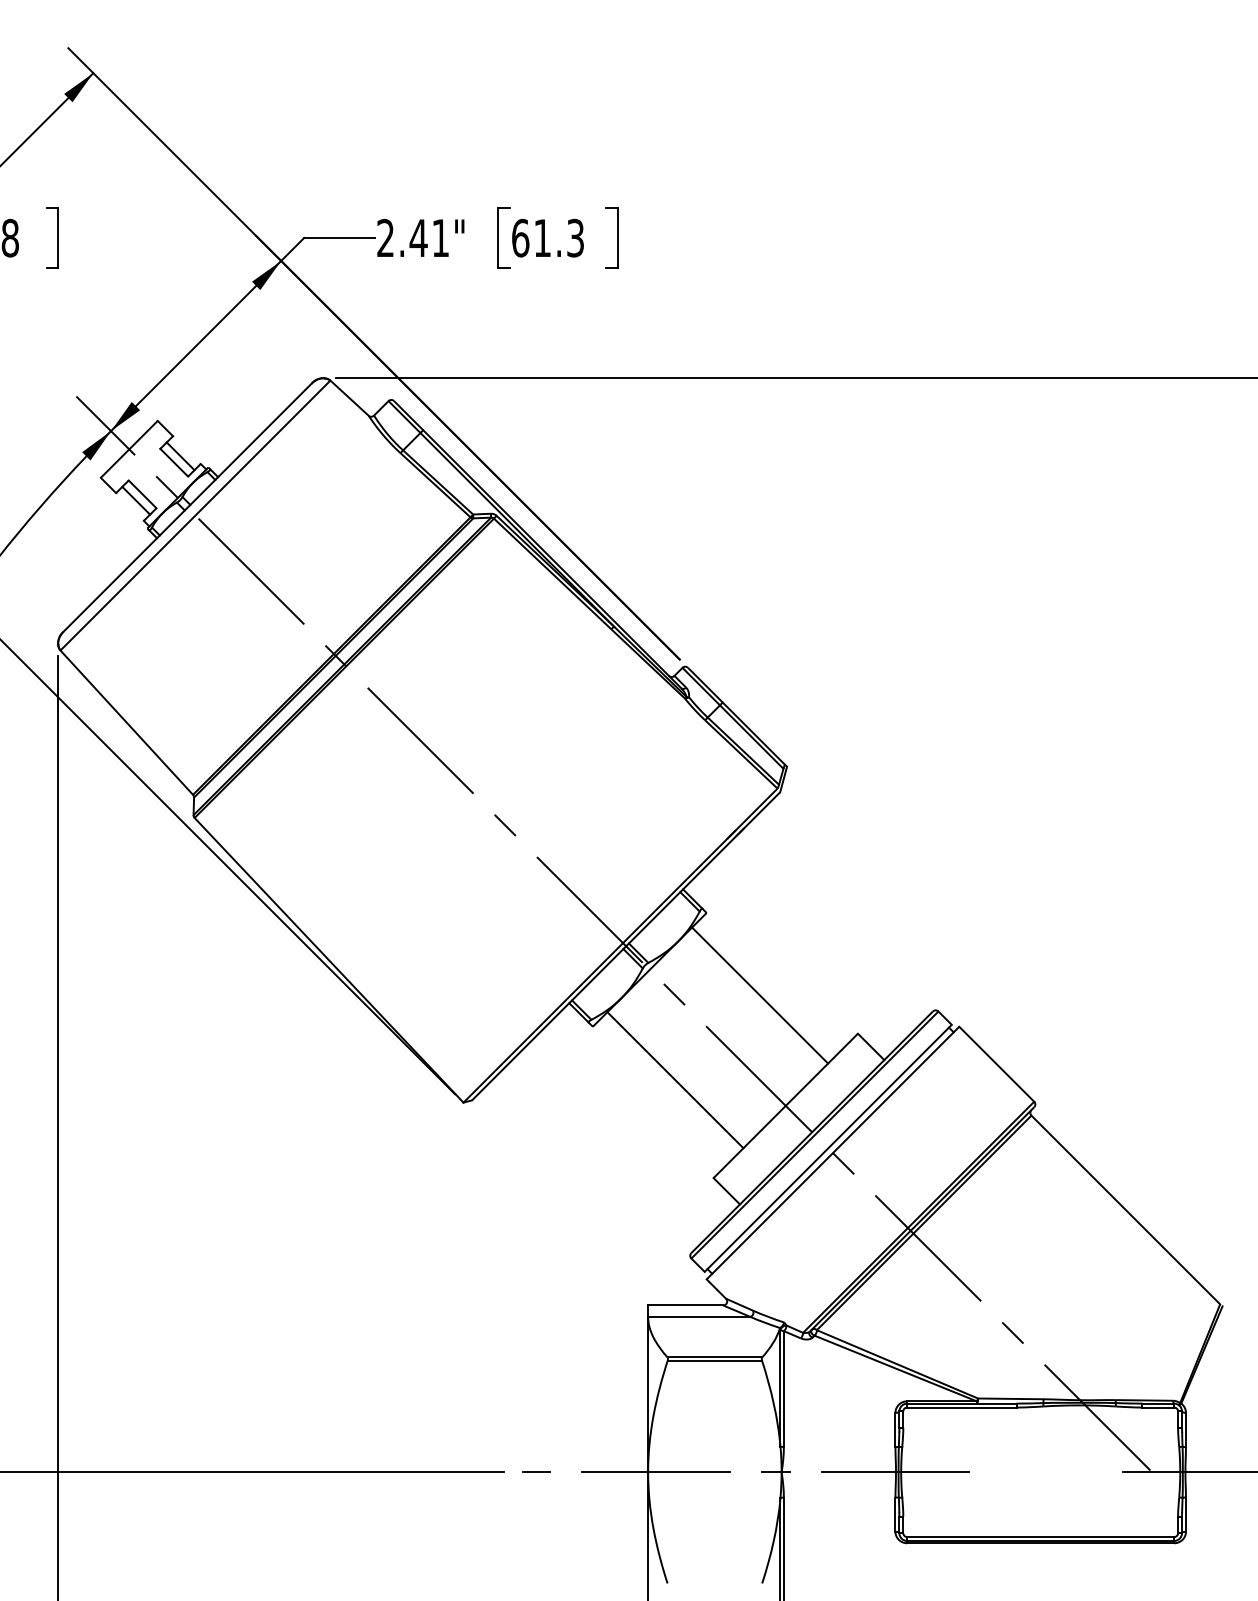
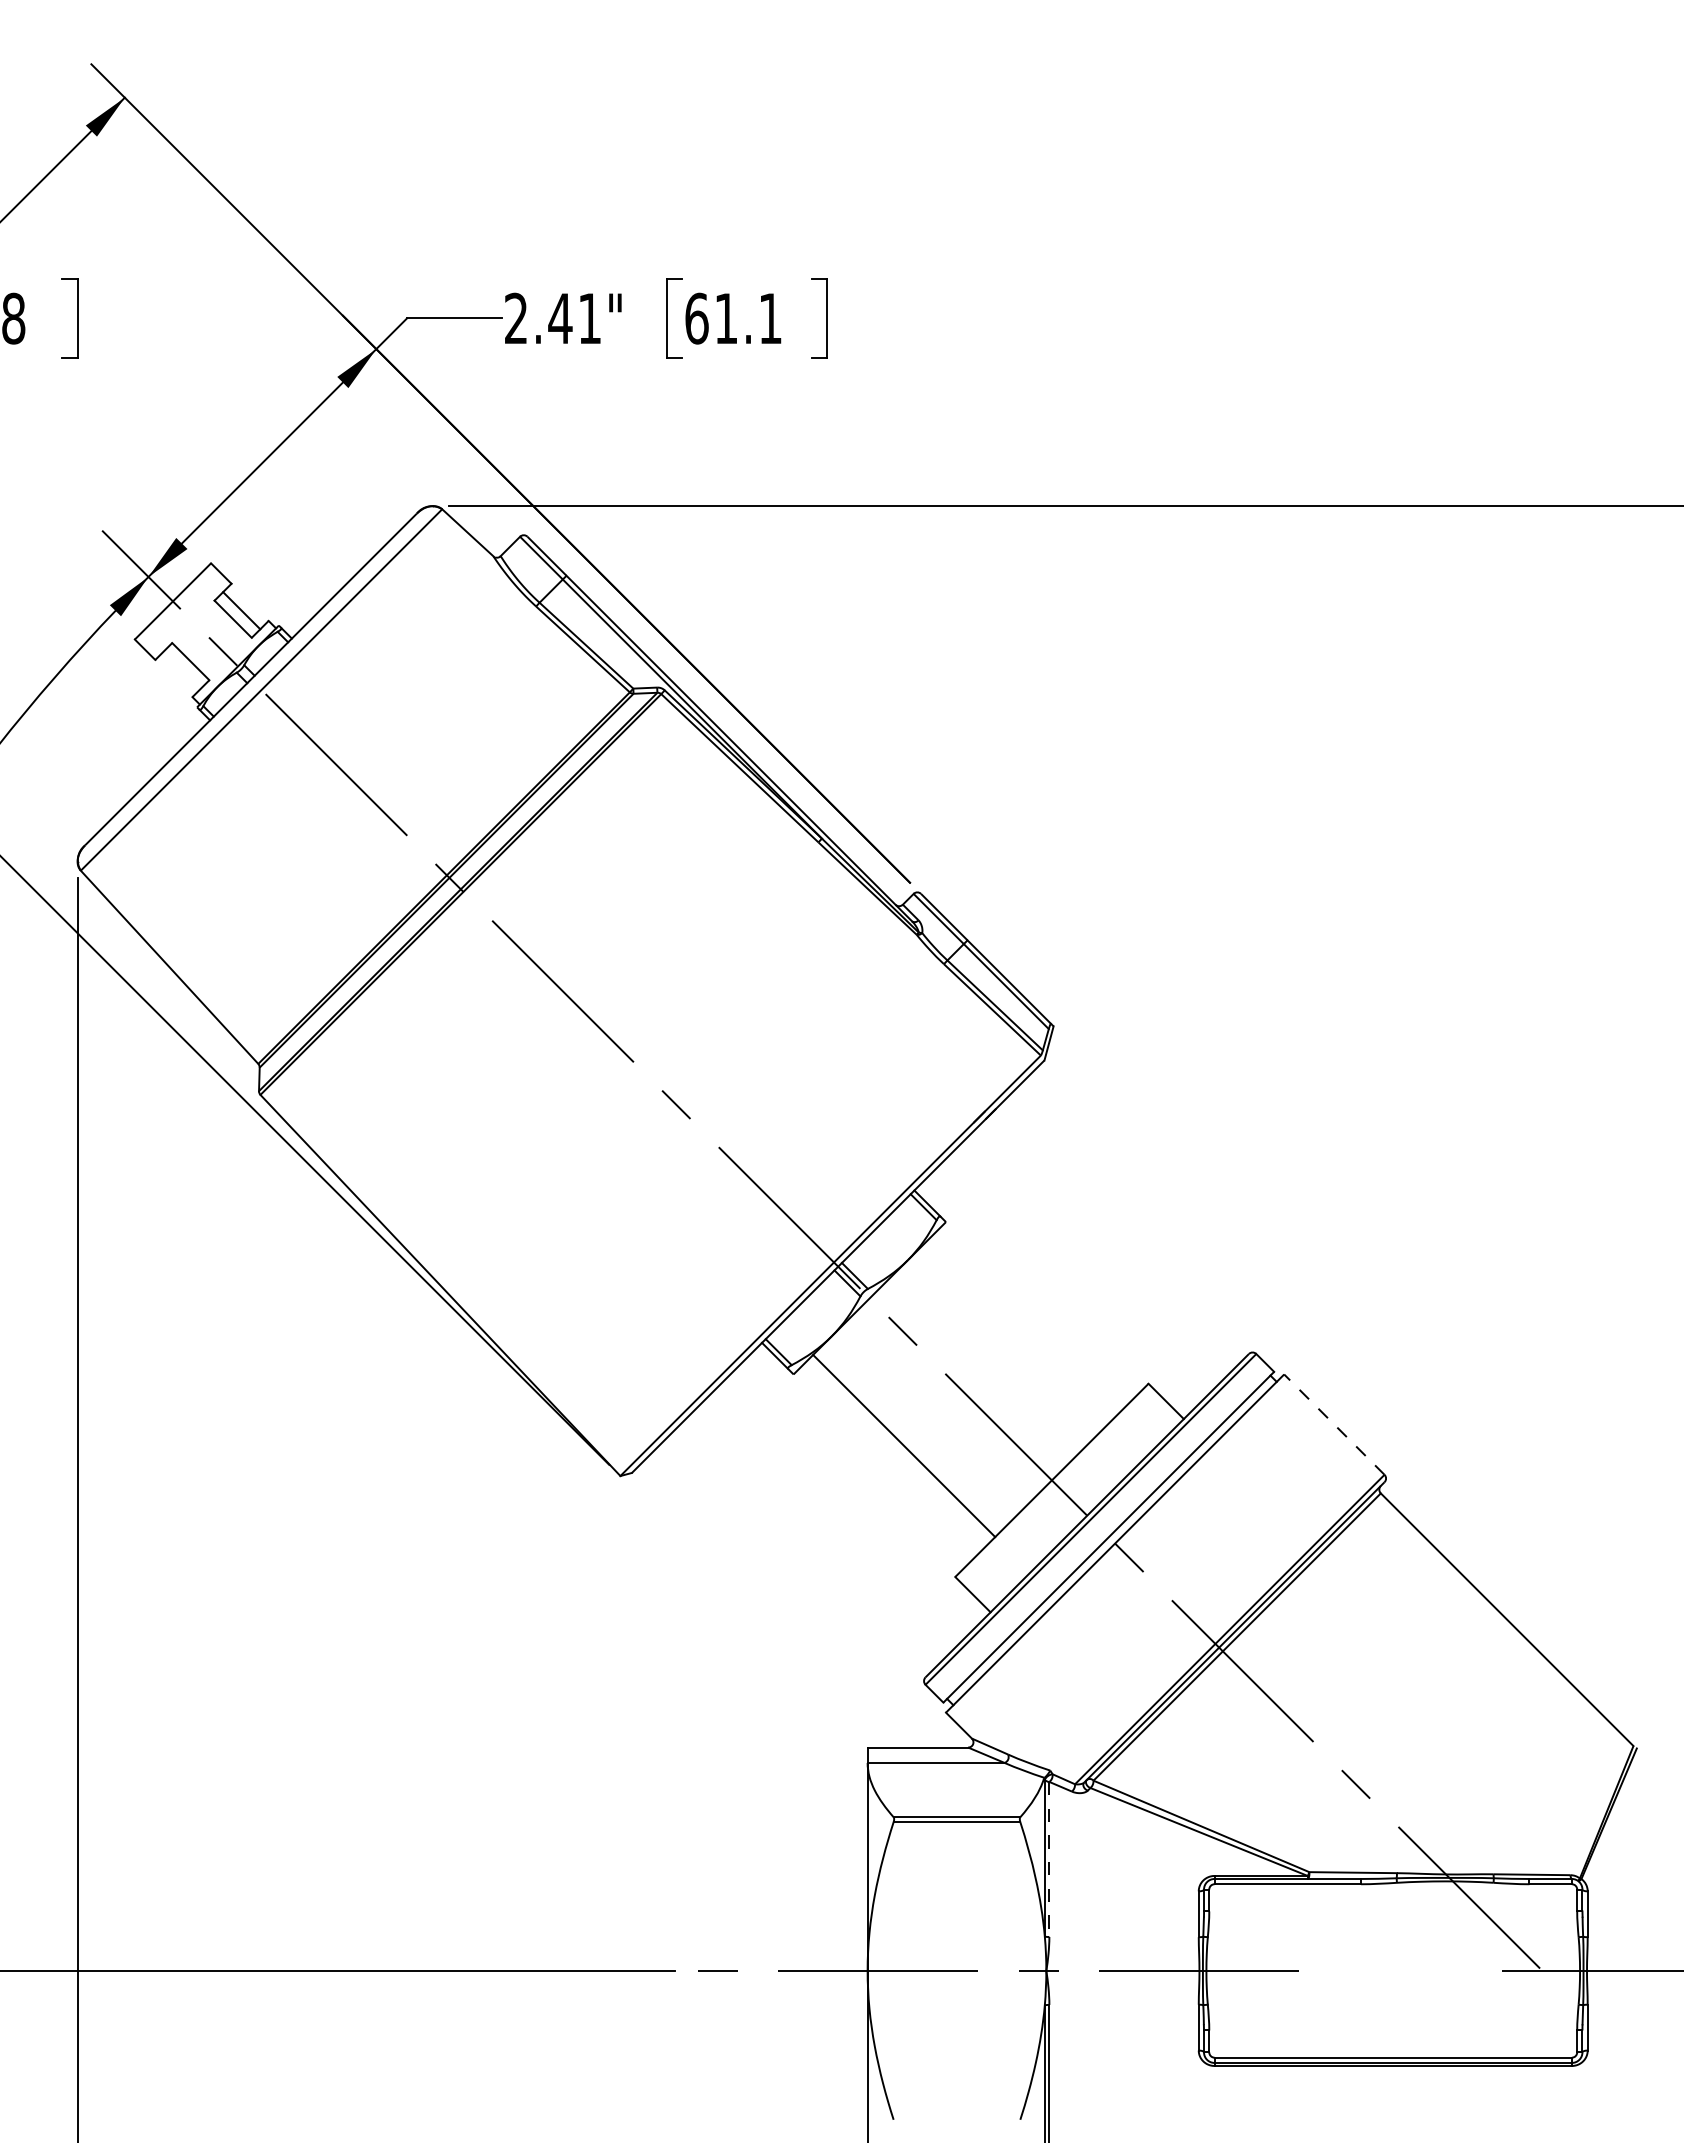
text: (575, 238) -> (770, 318), 61.3 -> 61.1
line: (135, 500) -> (181, 669), removed
line: (760, 995) -> (1017, 1332), removed
line: (996, 1064) -> (1334, 1424), solid -> dashed
line: (783, 1389) -> (1049, 1859), solid -> dashed

